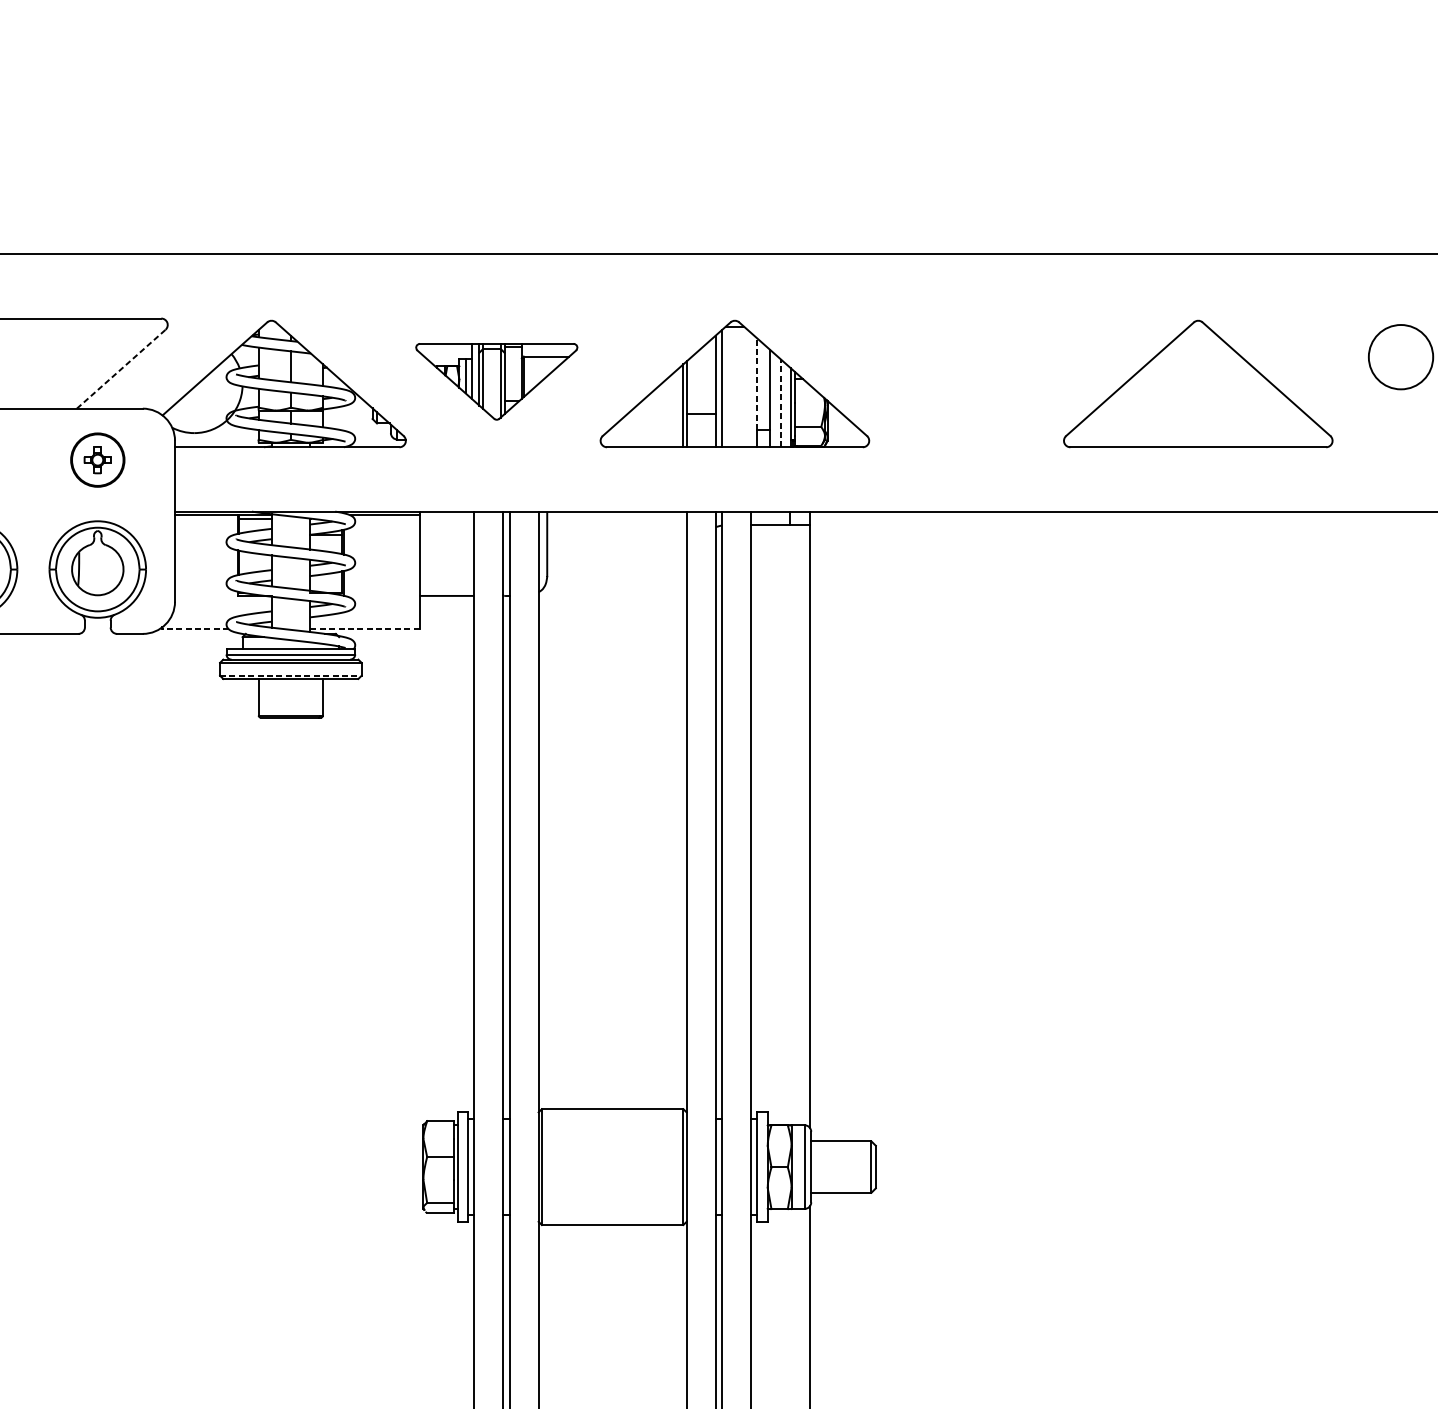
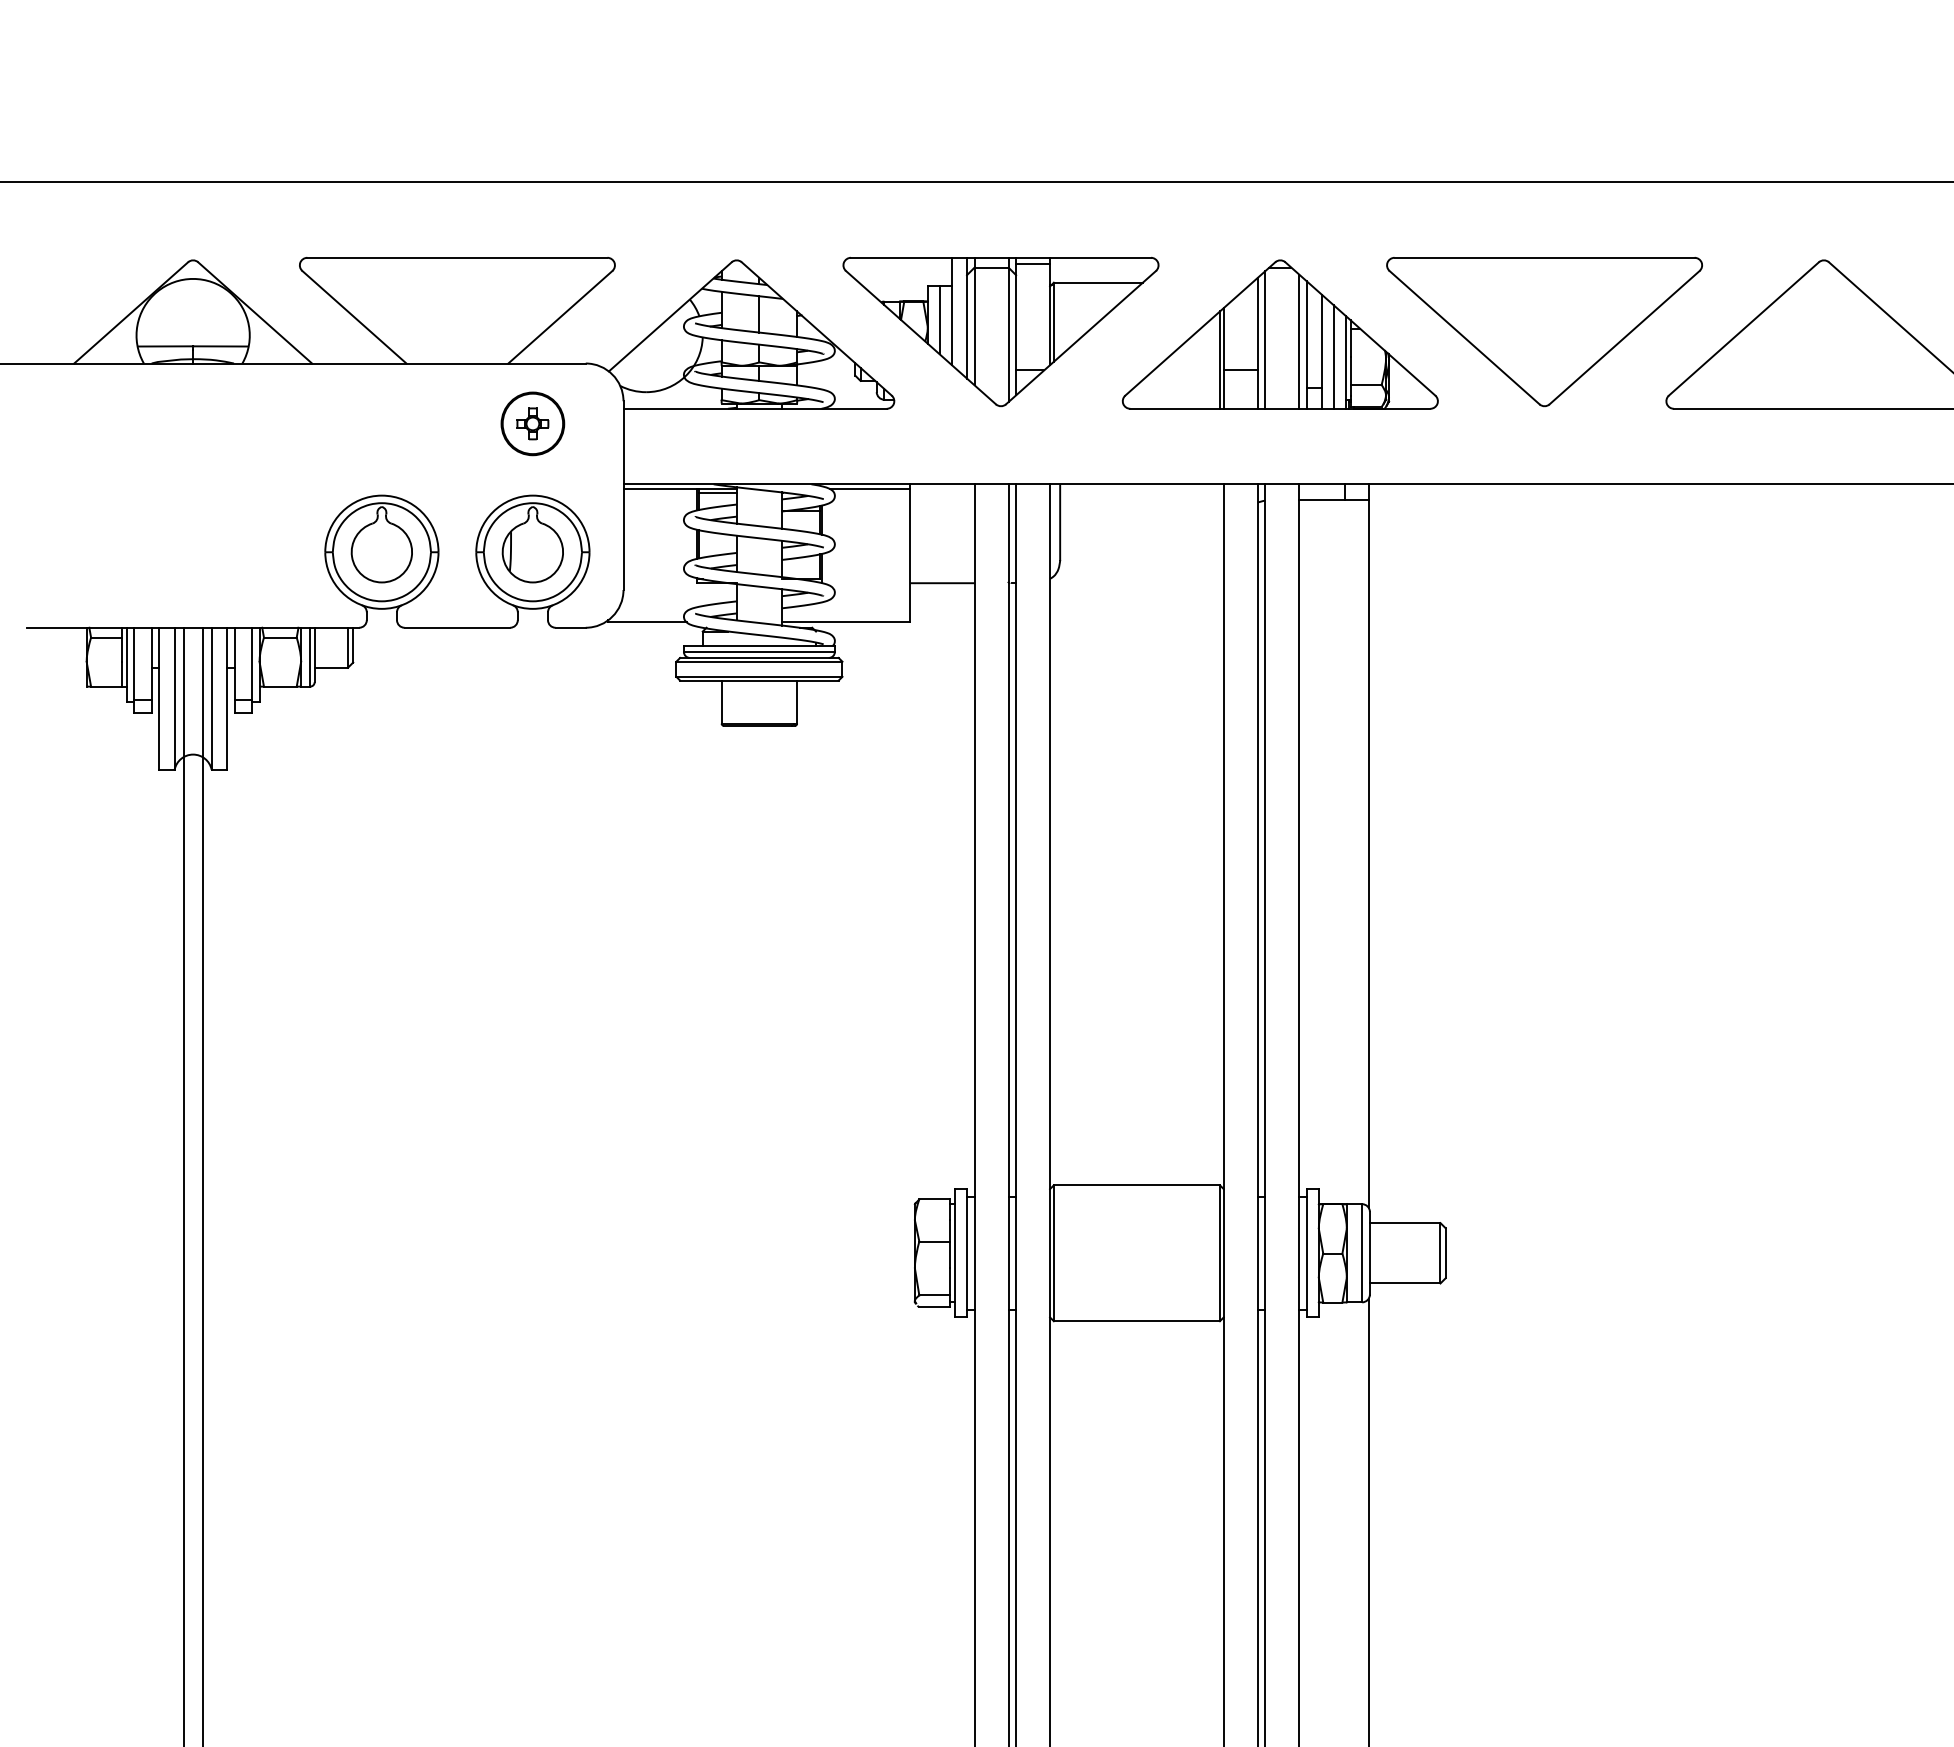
line: (121, 369) -> (560, 317), dashed -> solid
part: (496, 381) -> (1000, 331), size x1.67
part: (960, 382) -> (1544, 332), added
line: (757, 383) -> (1306, 334), dashed -> solid
line: (751, 389) -> (1299, 341), added
line: (780, 403) -> (1333, 357), dashed -> solid
line: (195, 629) -> (647, 622), dashed -> solid
line: (364, 629) -> (845, 622), dashed -> solid
line: (290, 675) -> (759, 676), dashed -> solid

